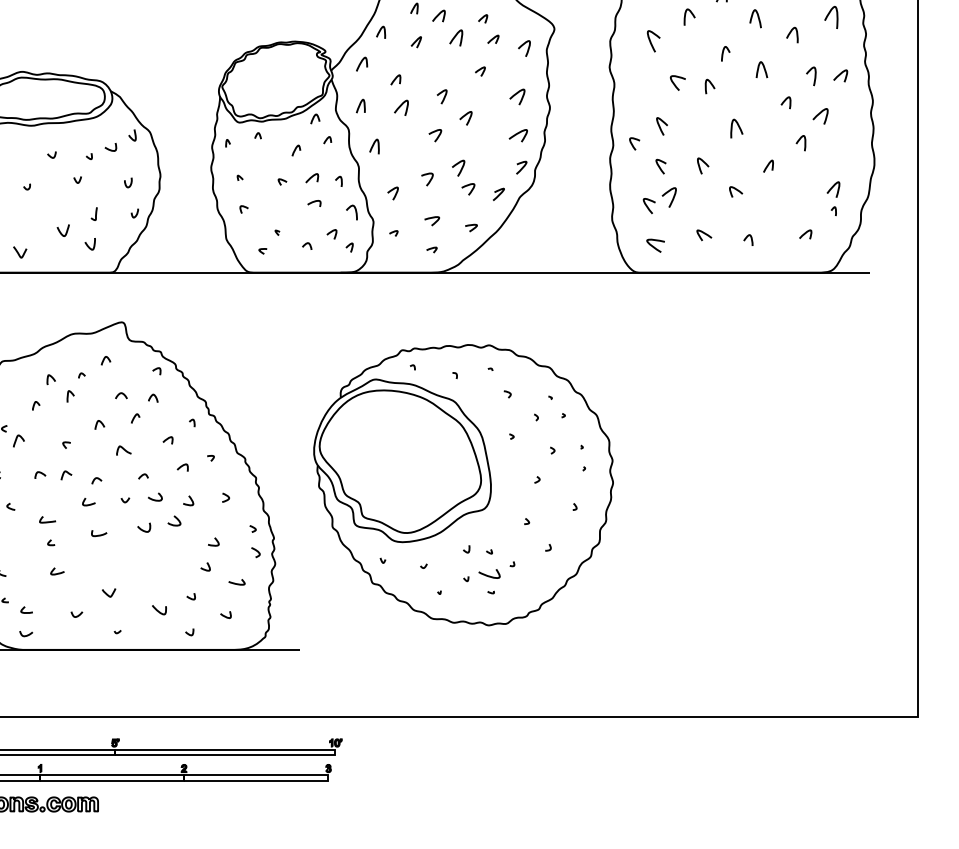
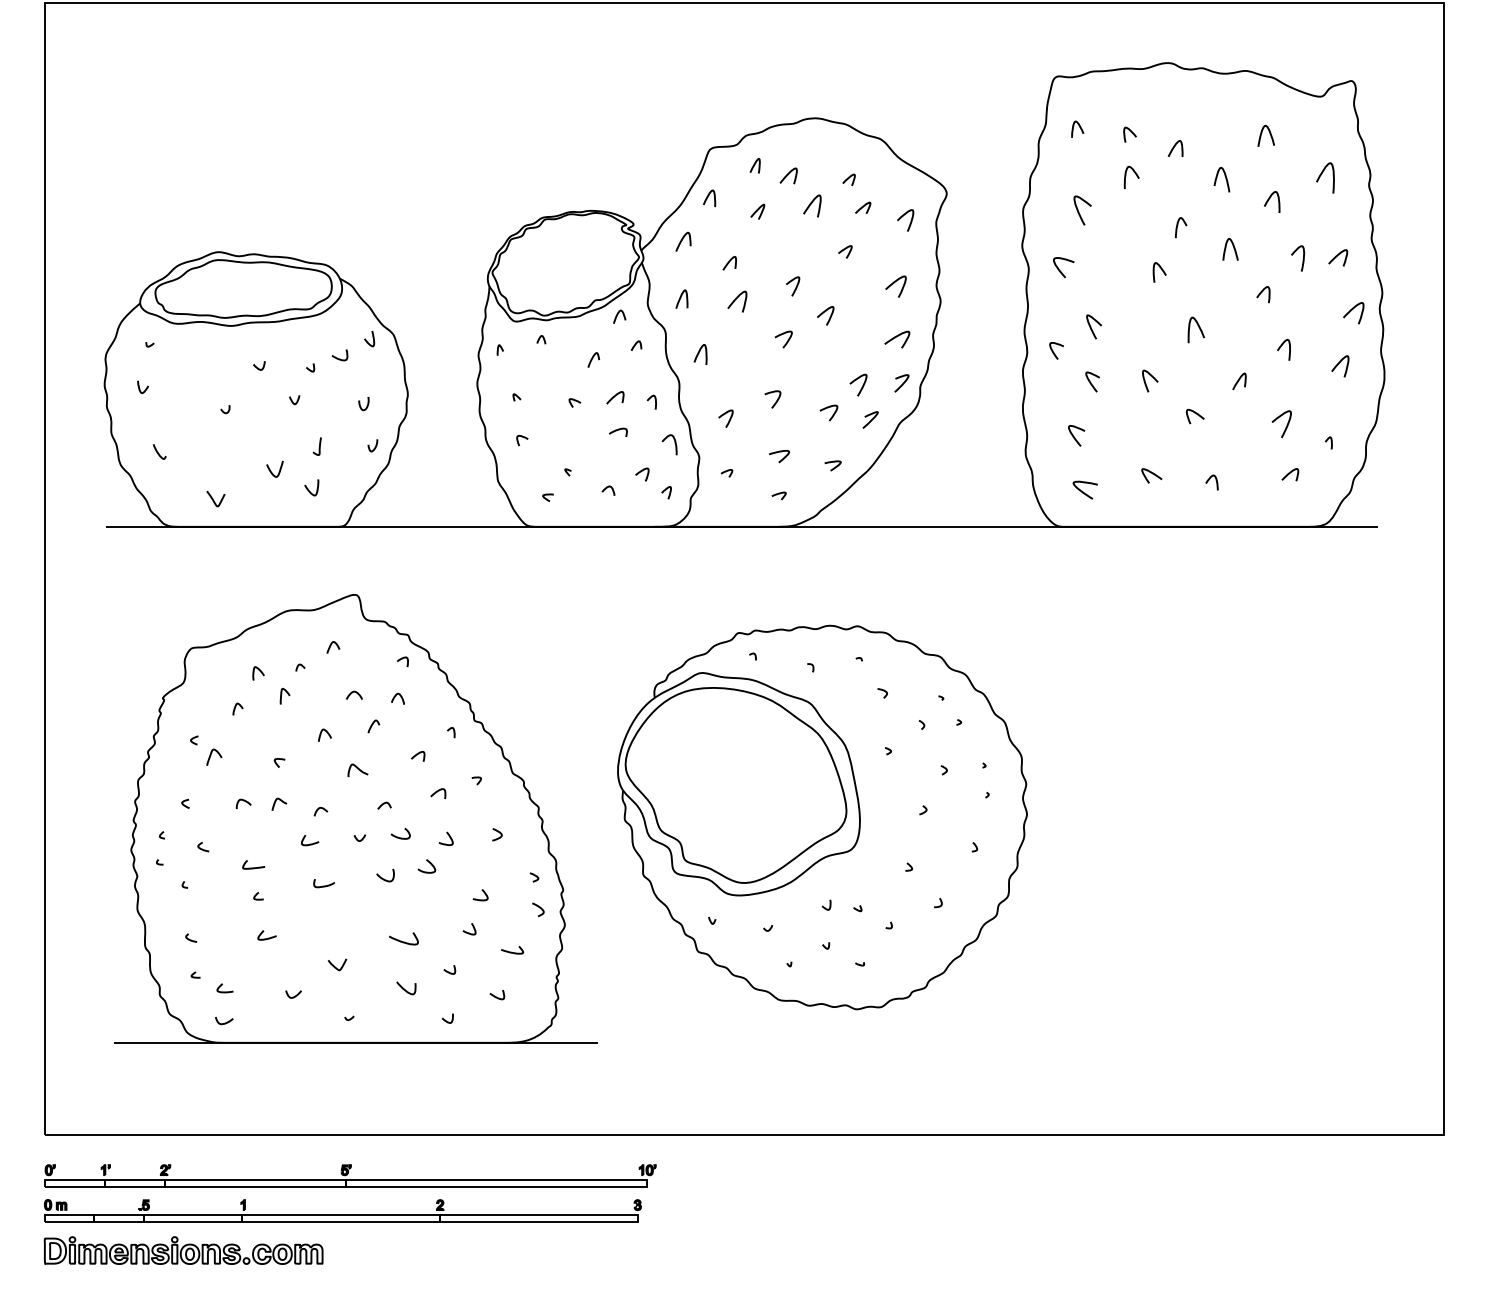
curve: (674, 83) -> (1059, 268), moved
curve: (818, 115) -> (1351, 311), moved
curve: (461, 168) -> (862, 385), moved
curve: (832, 188) -> (1339, 364), moved
curve: (672, 198) -> (1286, 425), moved
curve: (487, 575) -> (401, 940), moved

